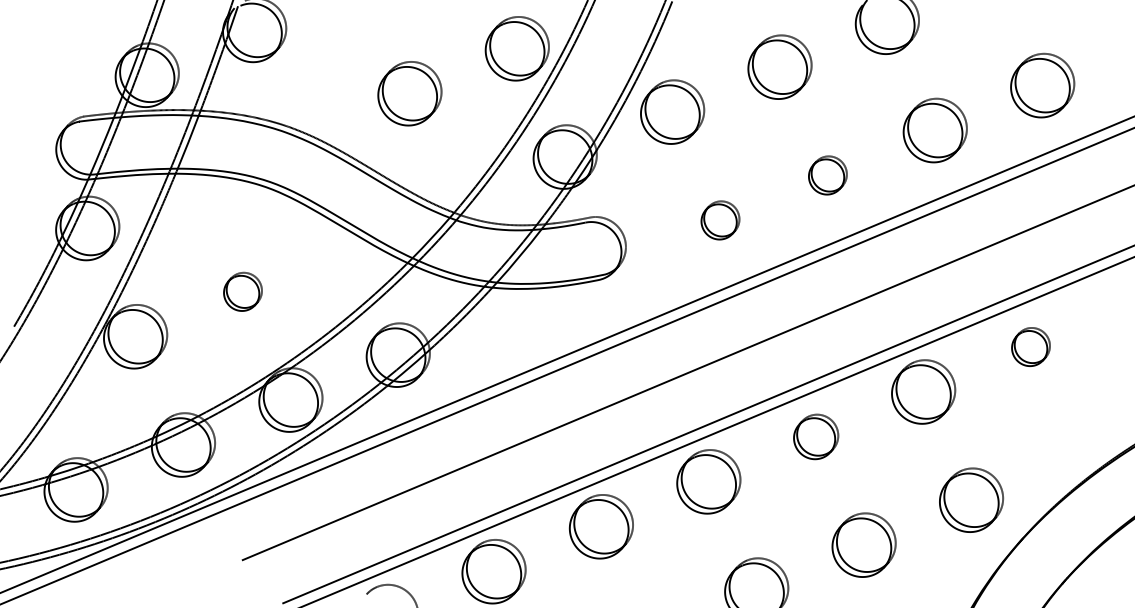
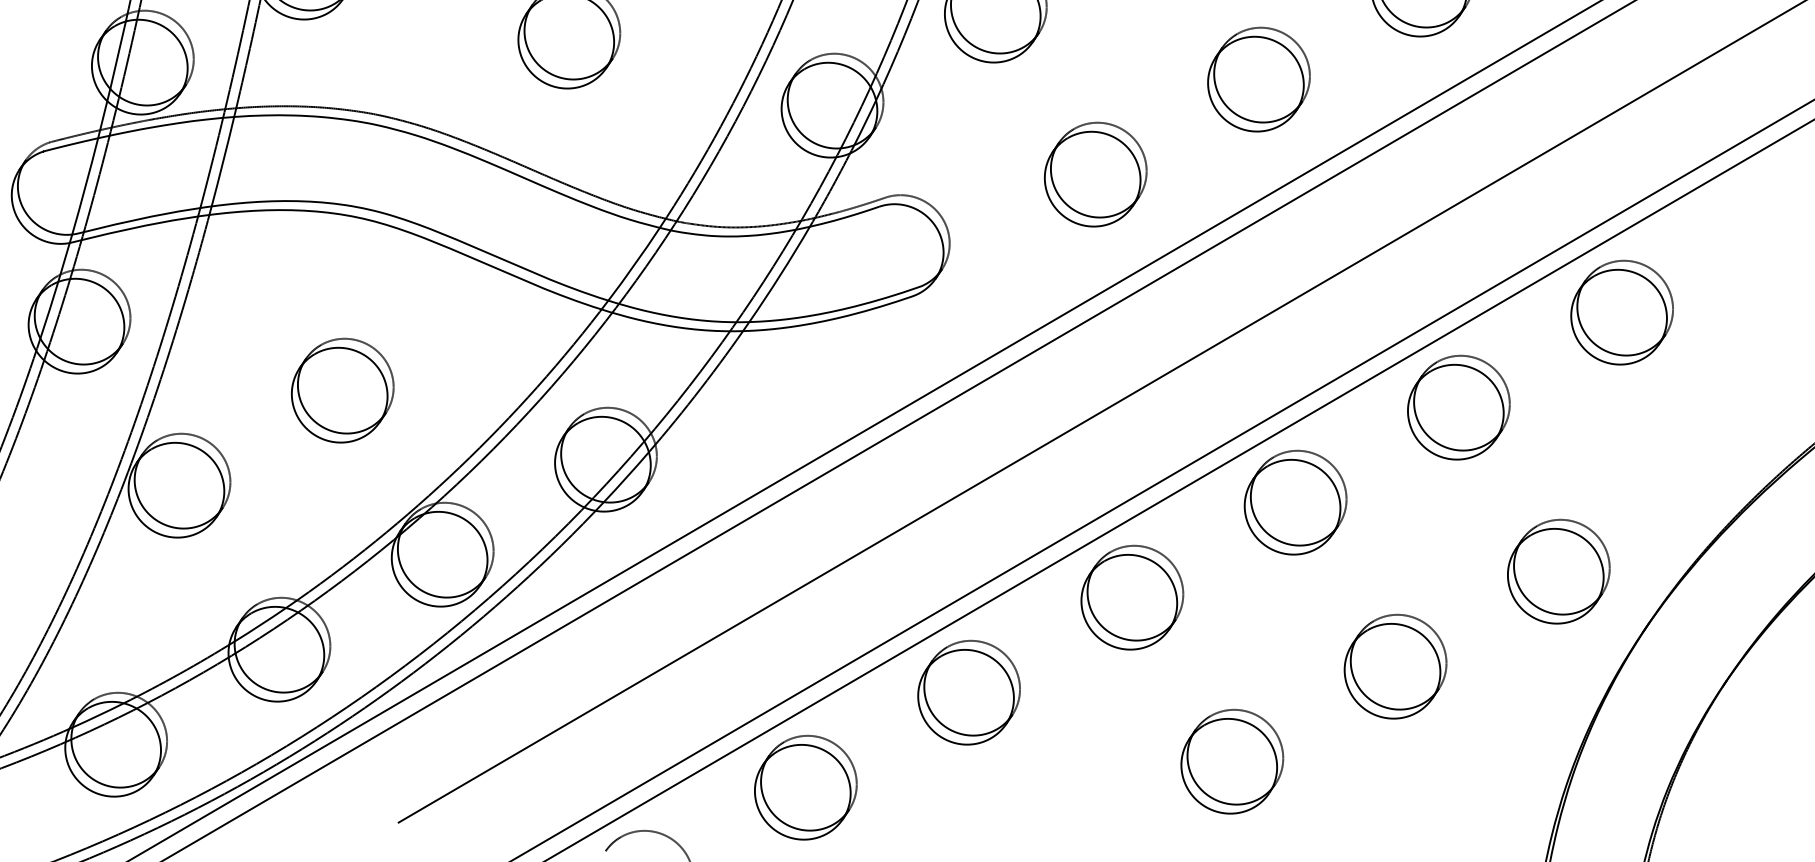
part: (827, 175) -> (1258, 79), size x1.67
part: (720, 220) -> (1095, 174), size x1.67
part: (242, 291) -> (341, 390), size x1.67
part: (1030, 346) -> (1621, 311), size x1.67
part: (815, 436) -> (1294, 502), size x1.43

